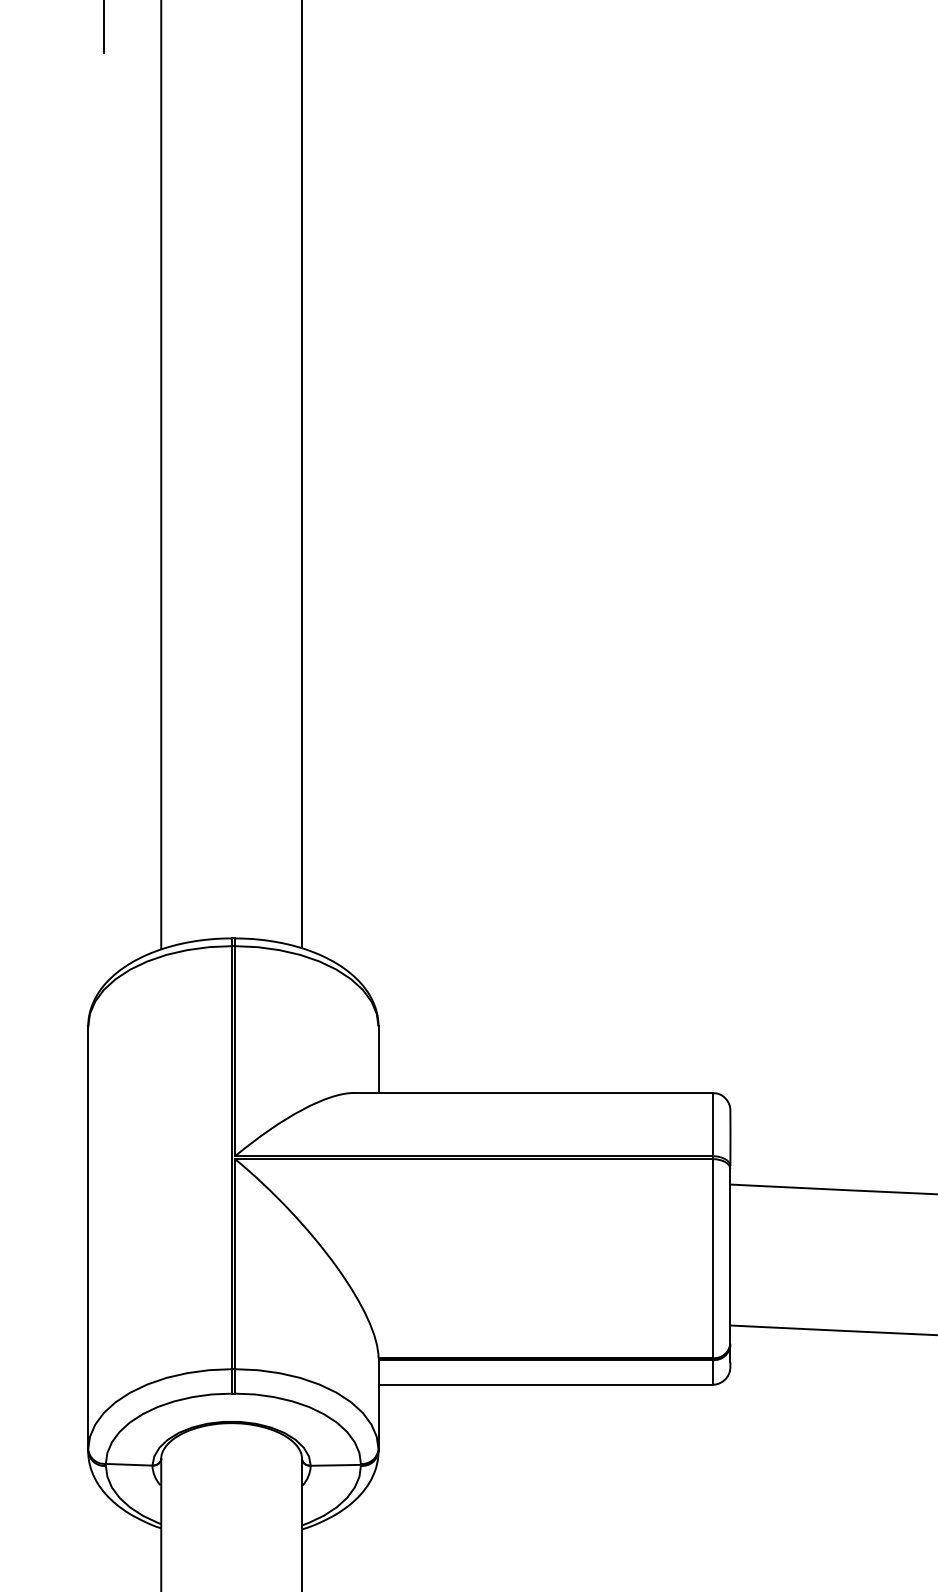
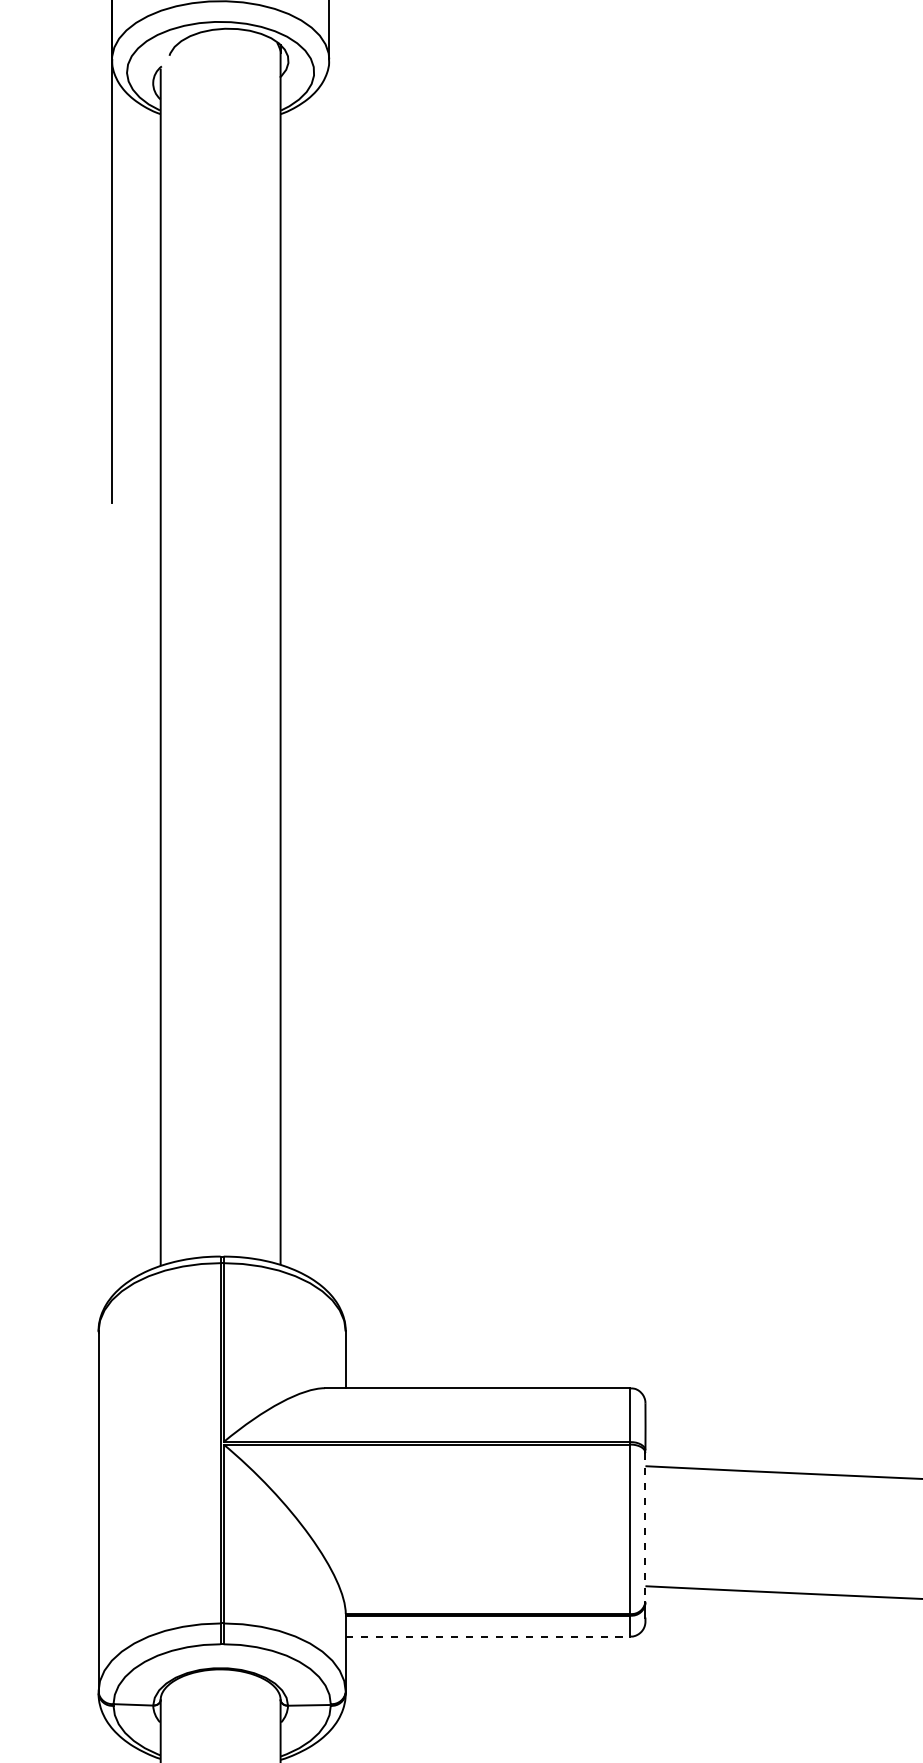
line: (730, 1256) -> (645, 1527), solid -> dashed
line: (546, 1384) -> (488, 1636), solid -> dashed

